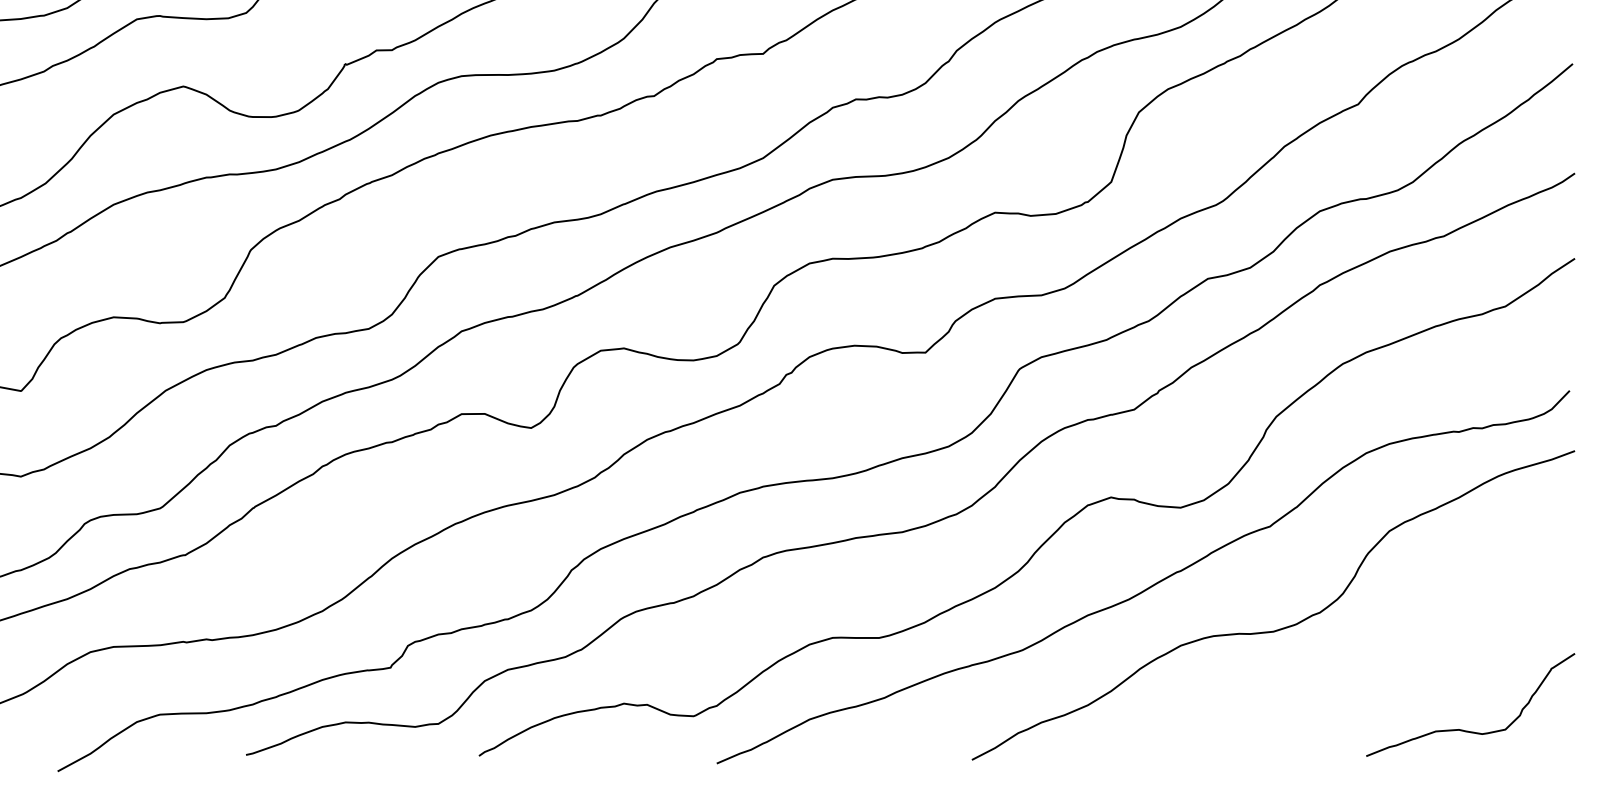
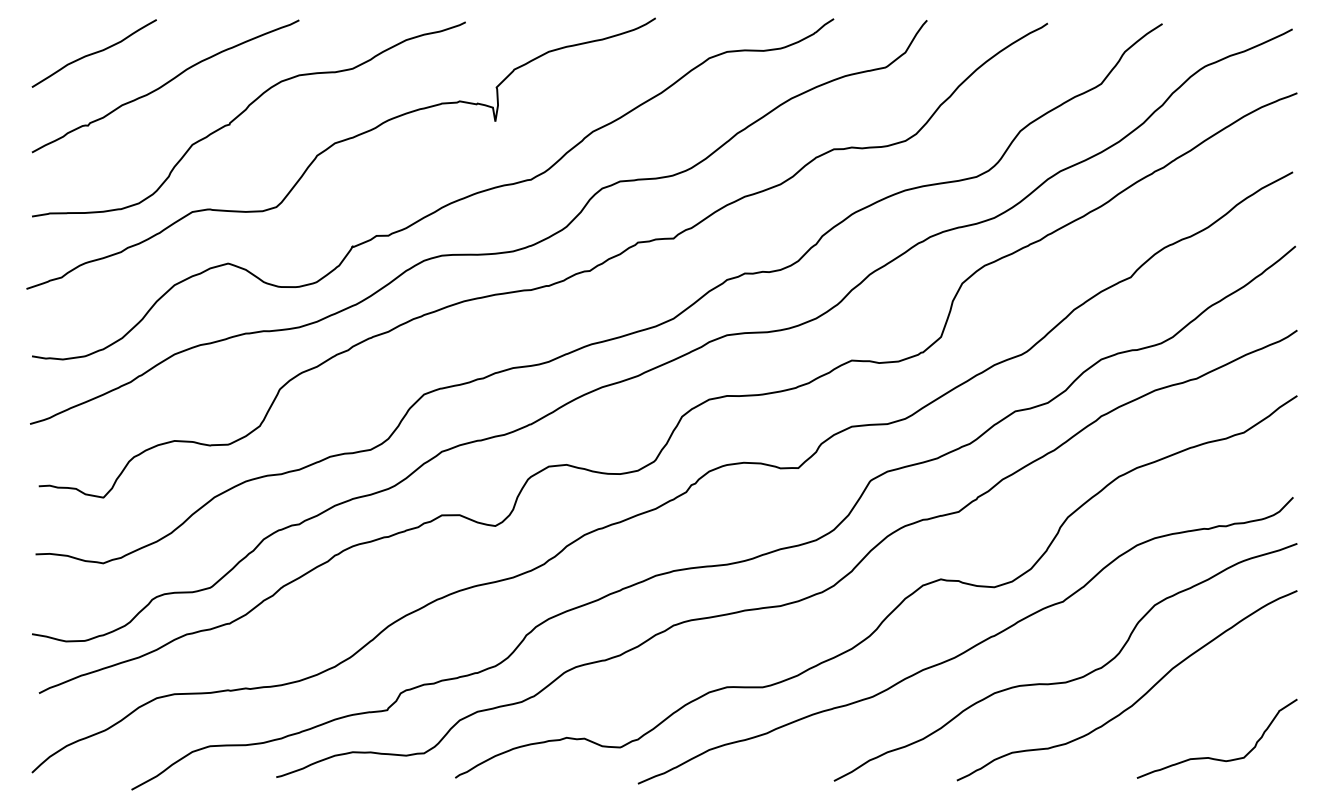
curve: (1368, 652) -> (1138, 698), added

